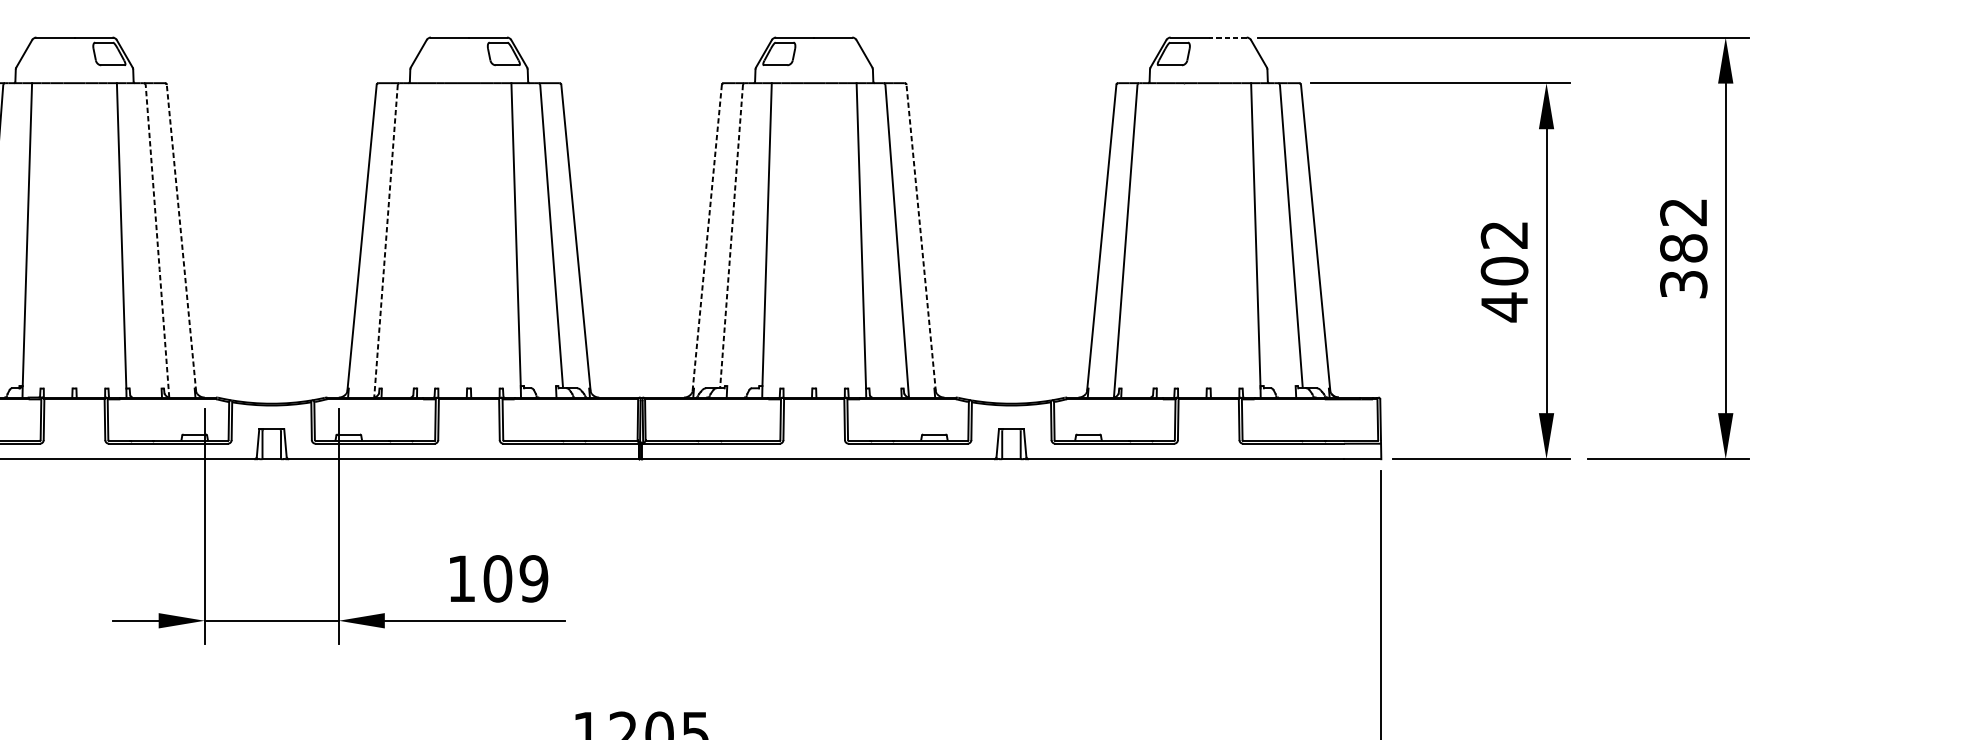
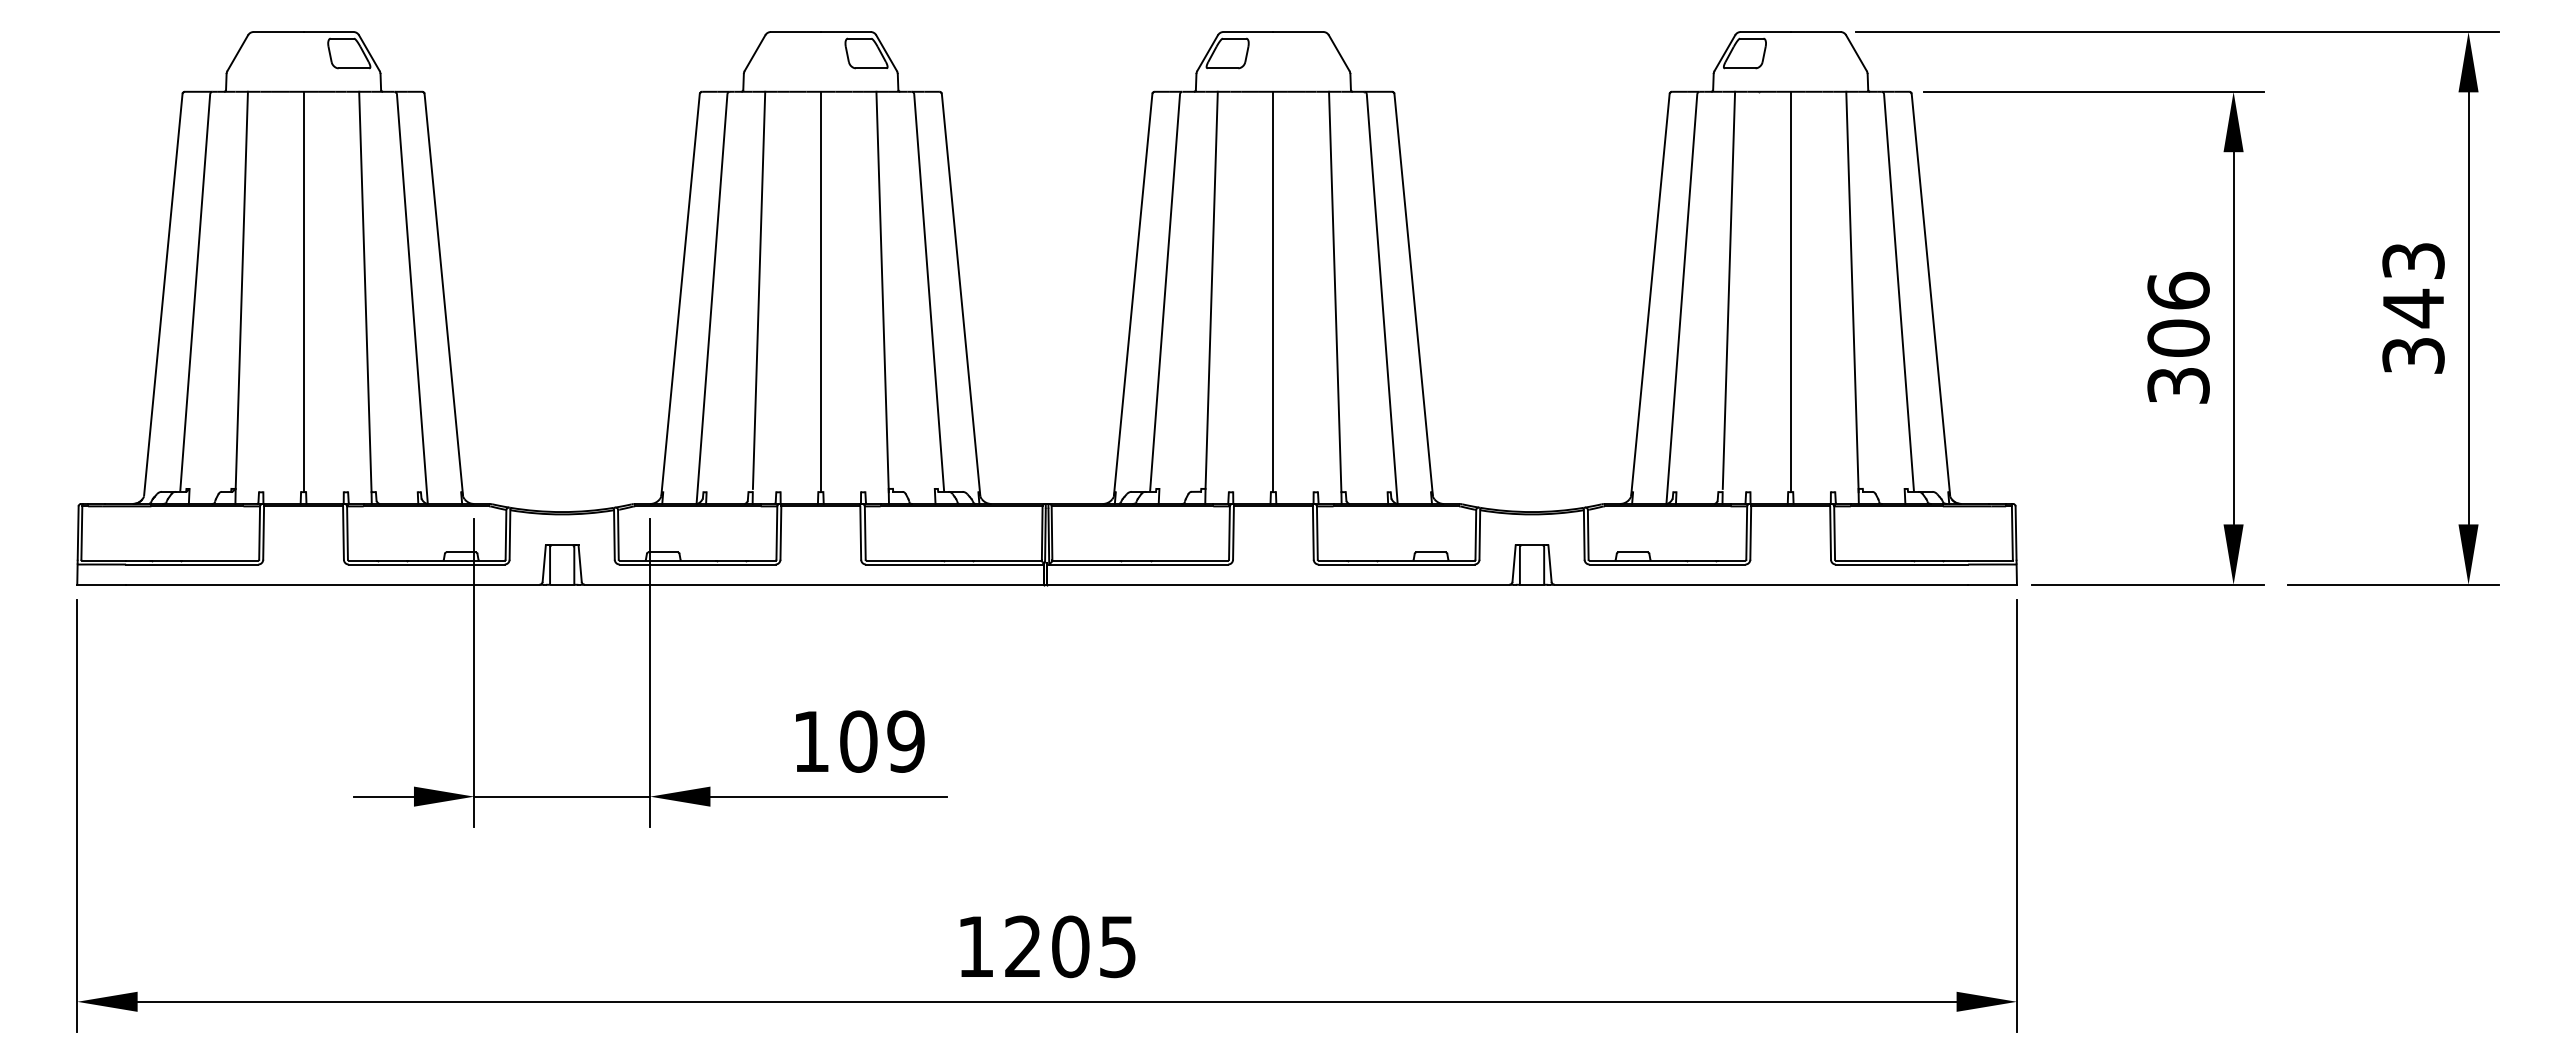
line: (1227, 37) -> (1815, 31), dashed -> solid
text: (1683, 230) -> (2413, 285), 382 -> 343
line: (421, 233) -> (758, 289), added
line: (1161, 233) -> (1728, 289), added
line: (74, 235) -> (303, 291), added
line: (468, 235) -> (820, 291), added
line: (814, 235) -> (1273, 291), added
line: (1208, 235) -> (1790, 291), added
line: (731, 237) -> (1164, 294), dashed -> solid
line: (181, 238) -> (443, 295), dashed -> solid
line: (707, 238) -> (1133, 295), dashed -> solid
line: (921, 238) -> (1413, 295), dashed -> solid
line: (157, 241) -> (412, 299), dashed -> solid
line: (385, 242) -> (711, 300), dashed -> solid
text: (1504, 271) -> (2178, 338), 402 -> 306

